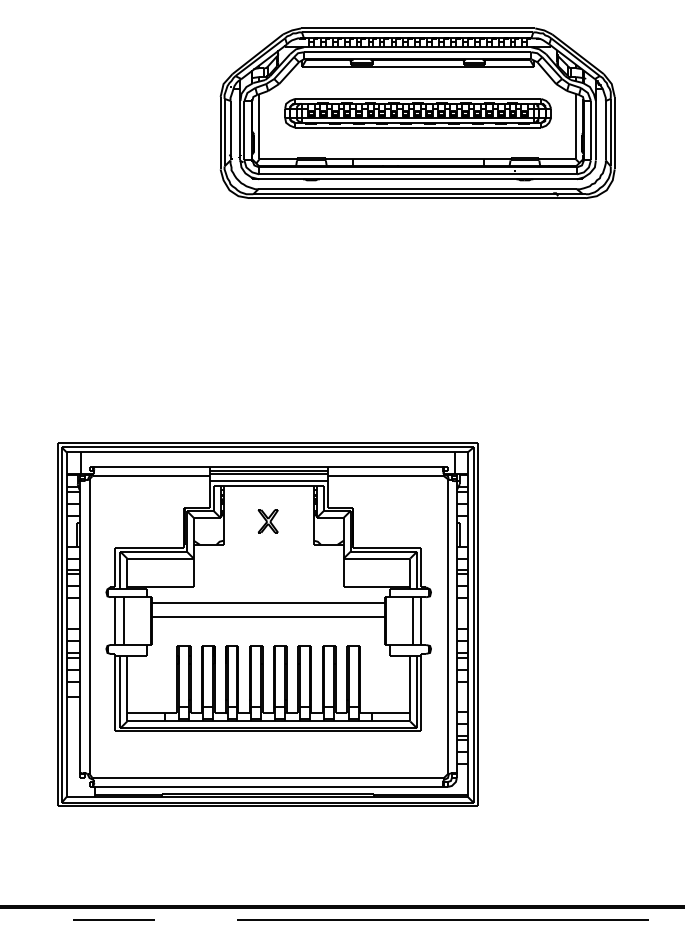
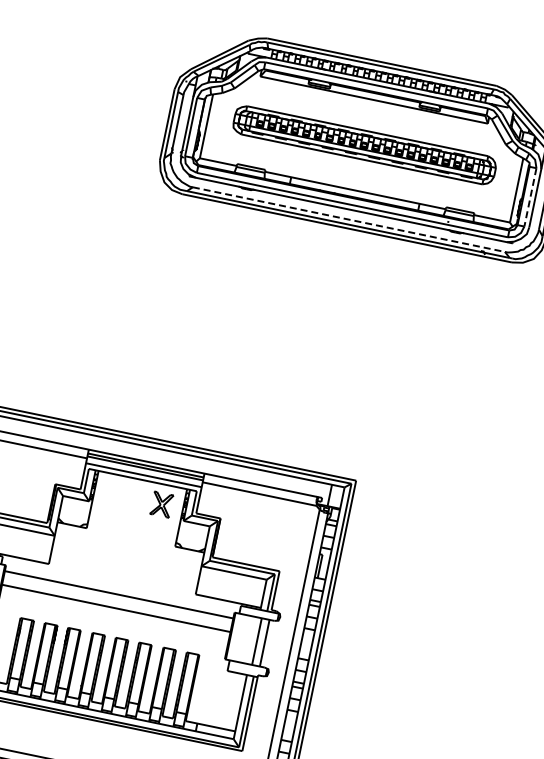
line: (590, 130) -> (530, 197), solid -> dashed
line: (418, 189) -> (349, 219), solid -> dashed
part: (267, 521) -> (161, 504), moved

